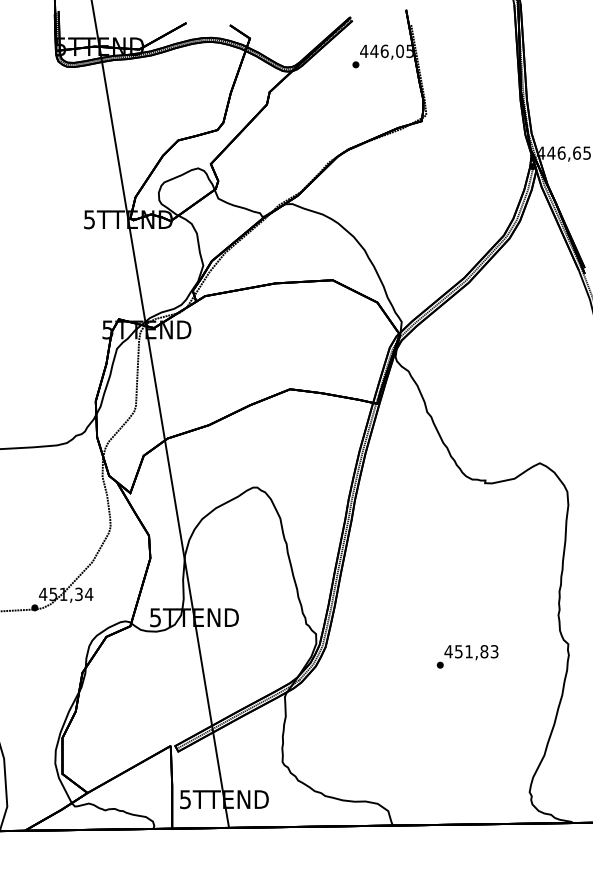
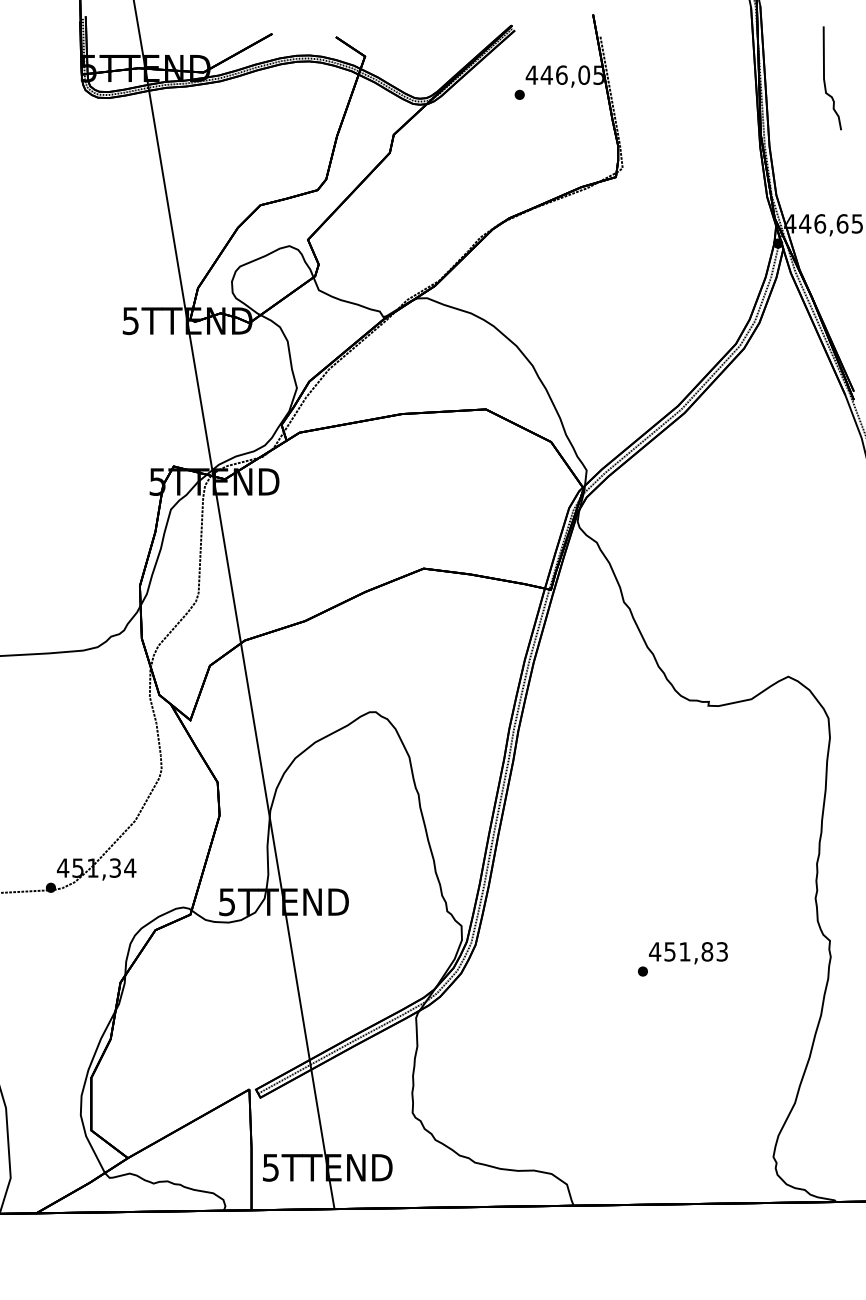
curve: (565, 53) -> (825, 78), added

